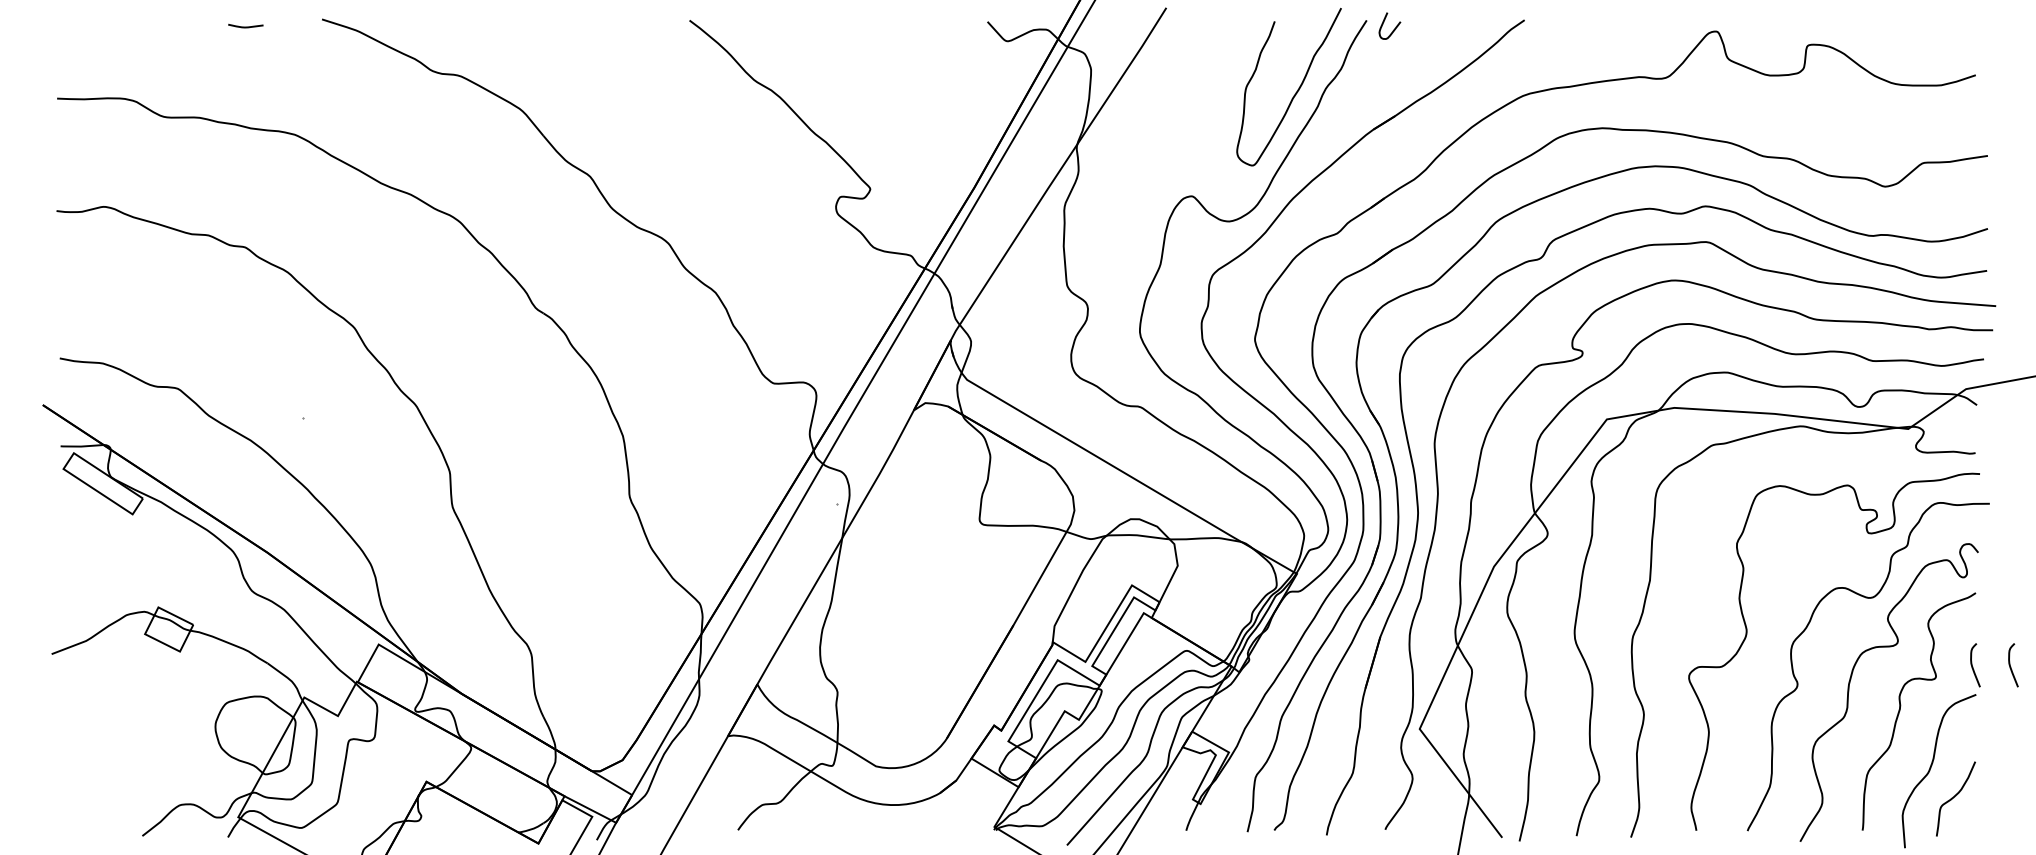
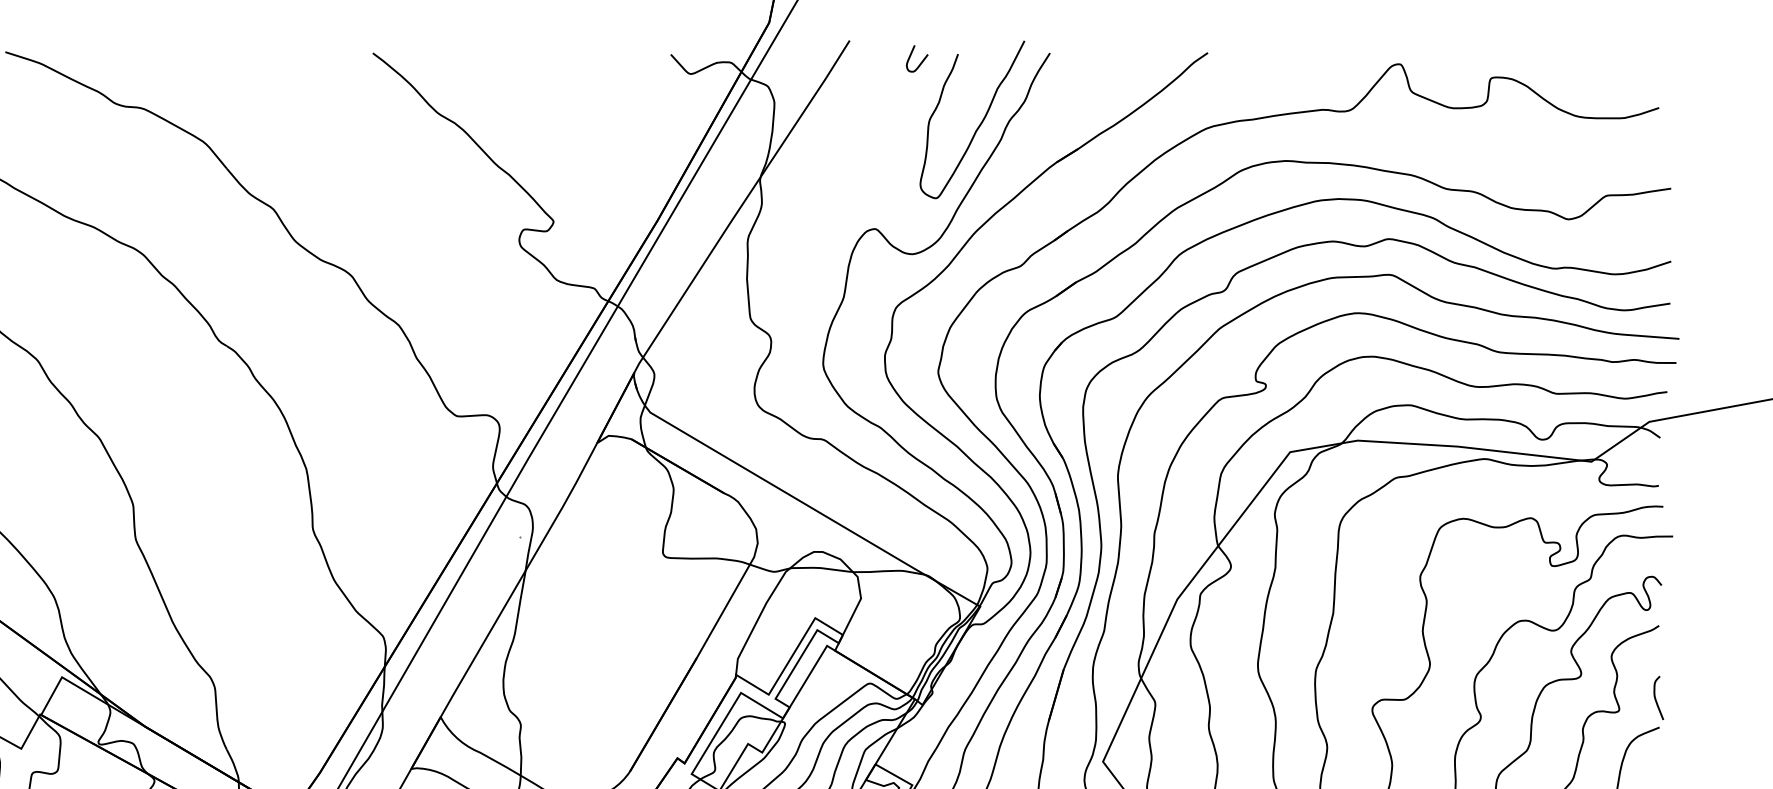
curve: (1393, 29) -> (920, 62), moved
curve: (2011, 666) -> (1694, 699), removed

